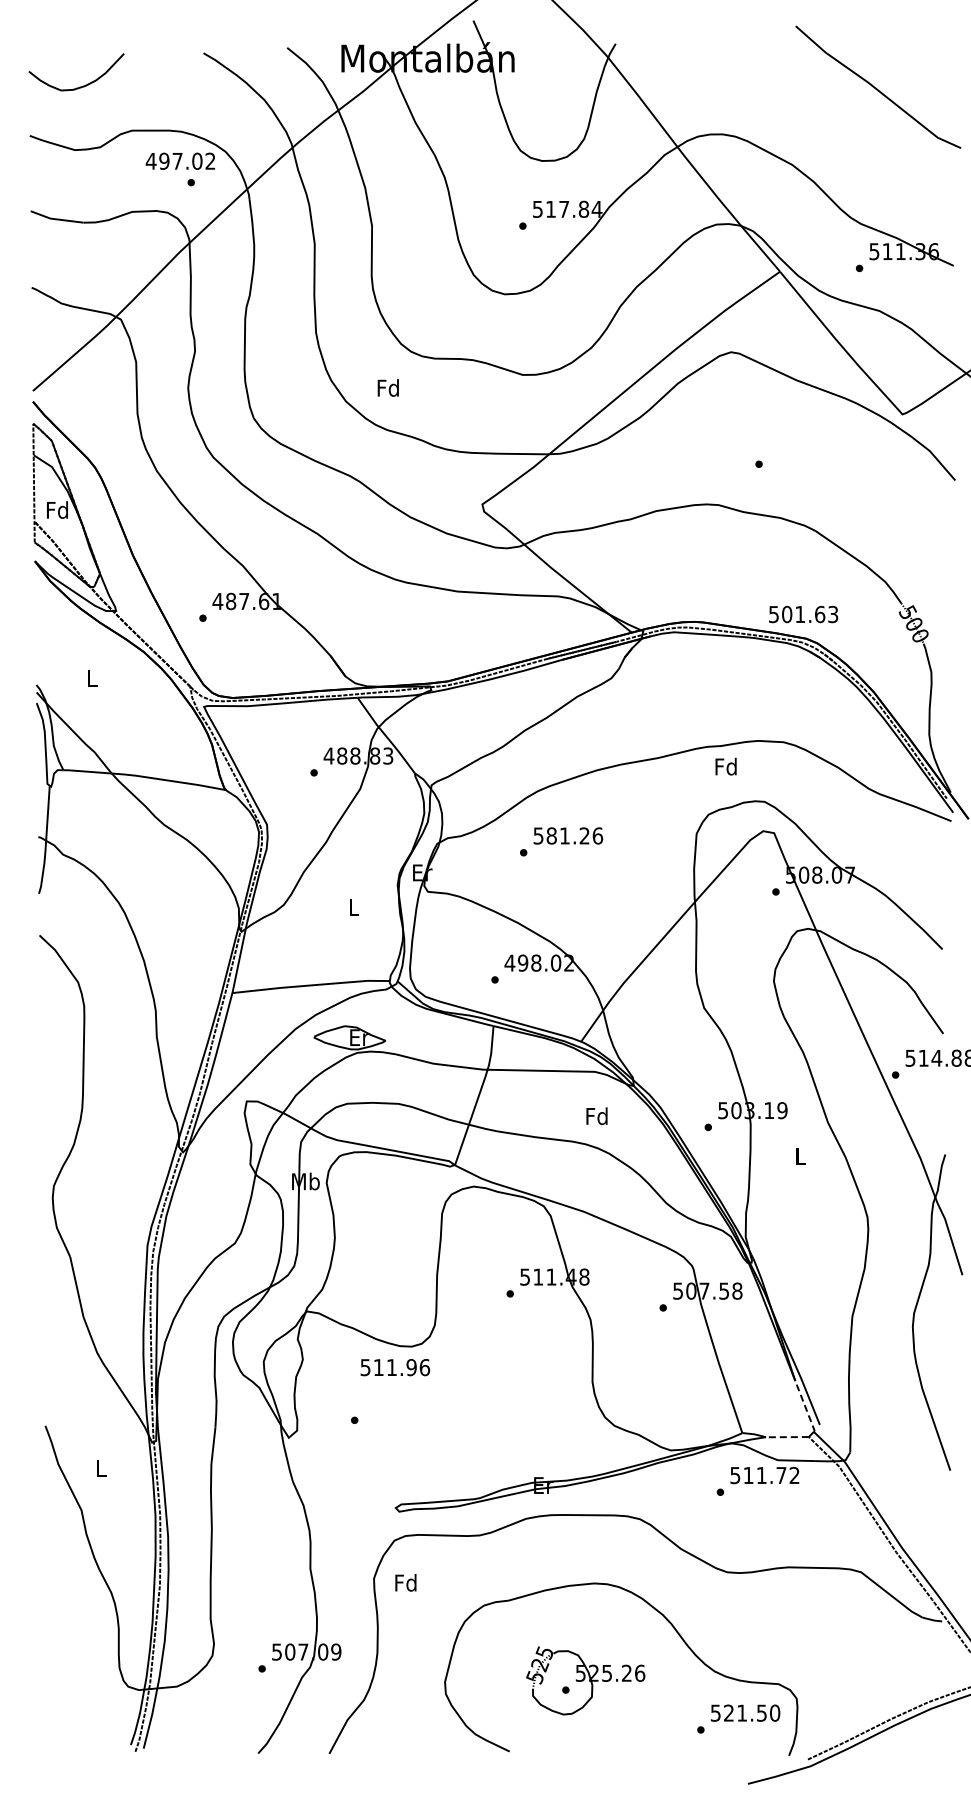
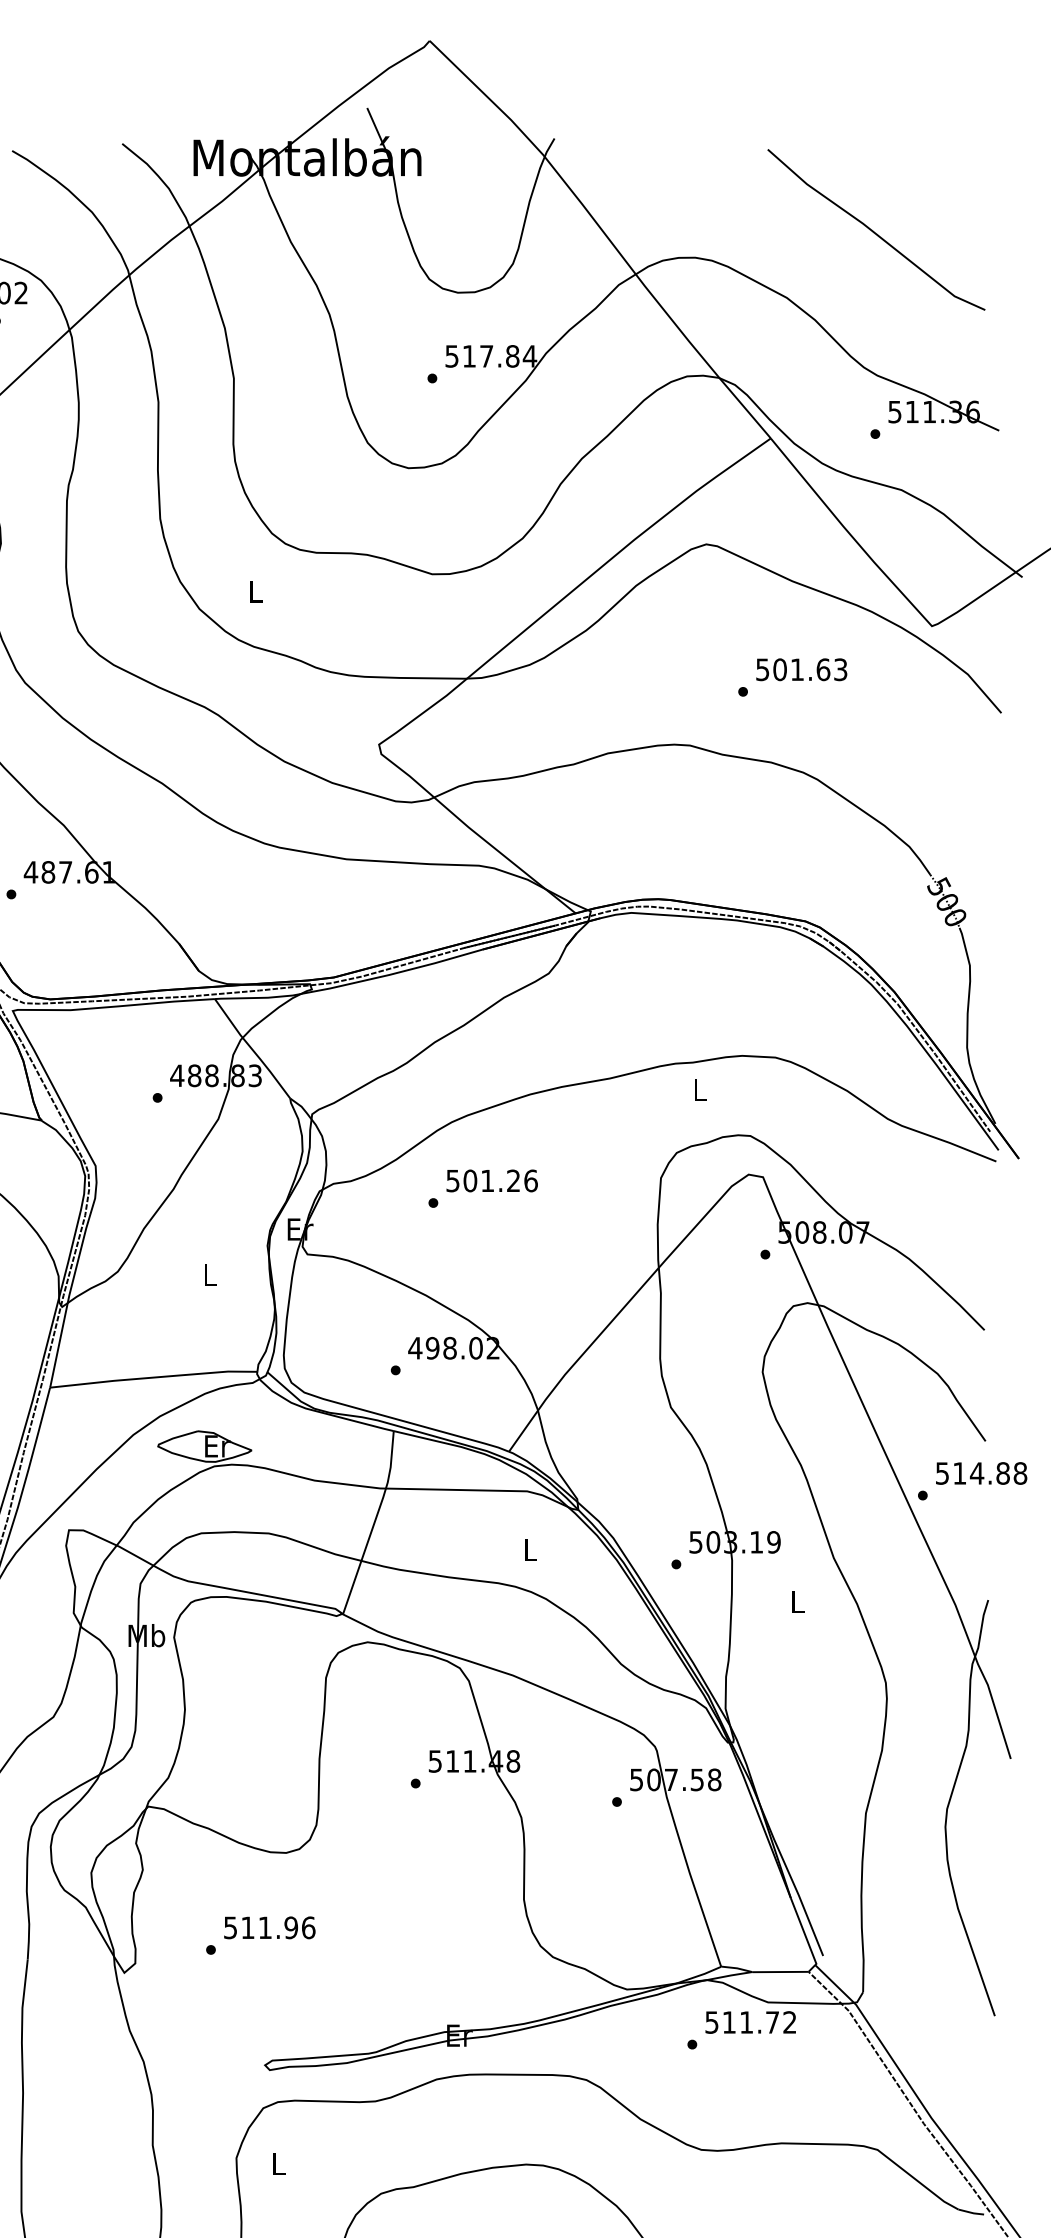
line: (876, 87) -> (873, 230), moved
text: (387, 387) -> (254, 590), Fd -> L
text: (803, 614) -> (801, 669), moved
text: (725, 766) -> (698, 1089), Fd -> L
text: (551, 835) -> (470, 1180), 581.26 -> 501.26
text: (596, 1116) -> (529, 1550), Fd -> L
text: (395, 1367) -> (269, 1927), moved
line: (805, 1406) -> (804, 1931), dashed -> solid
line: (786, 1437) -> (779, 1972), dashed -> solid
text: (405, 1582) -> (277, 2163), Fd -> L

